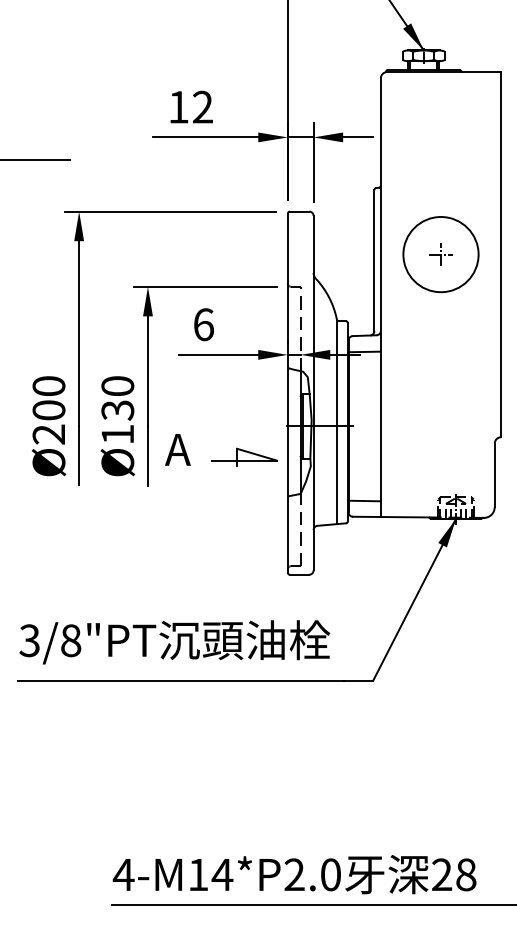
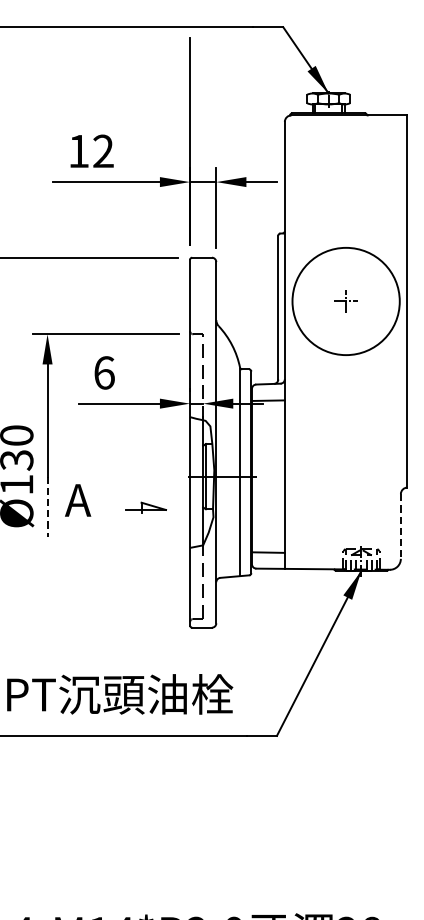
circle: (440, 254) -> (345, 301), size x1.4
line: (147, 456) -> (47, 507), solid -> dashed
part: (244, 456) -> (145, 507), size x0.6
line: (494, 475) -> (400, 526), solid -> dashed

